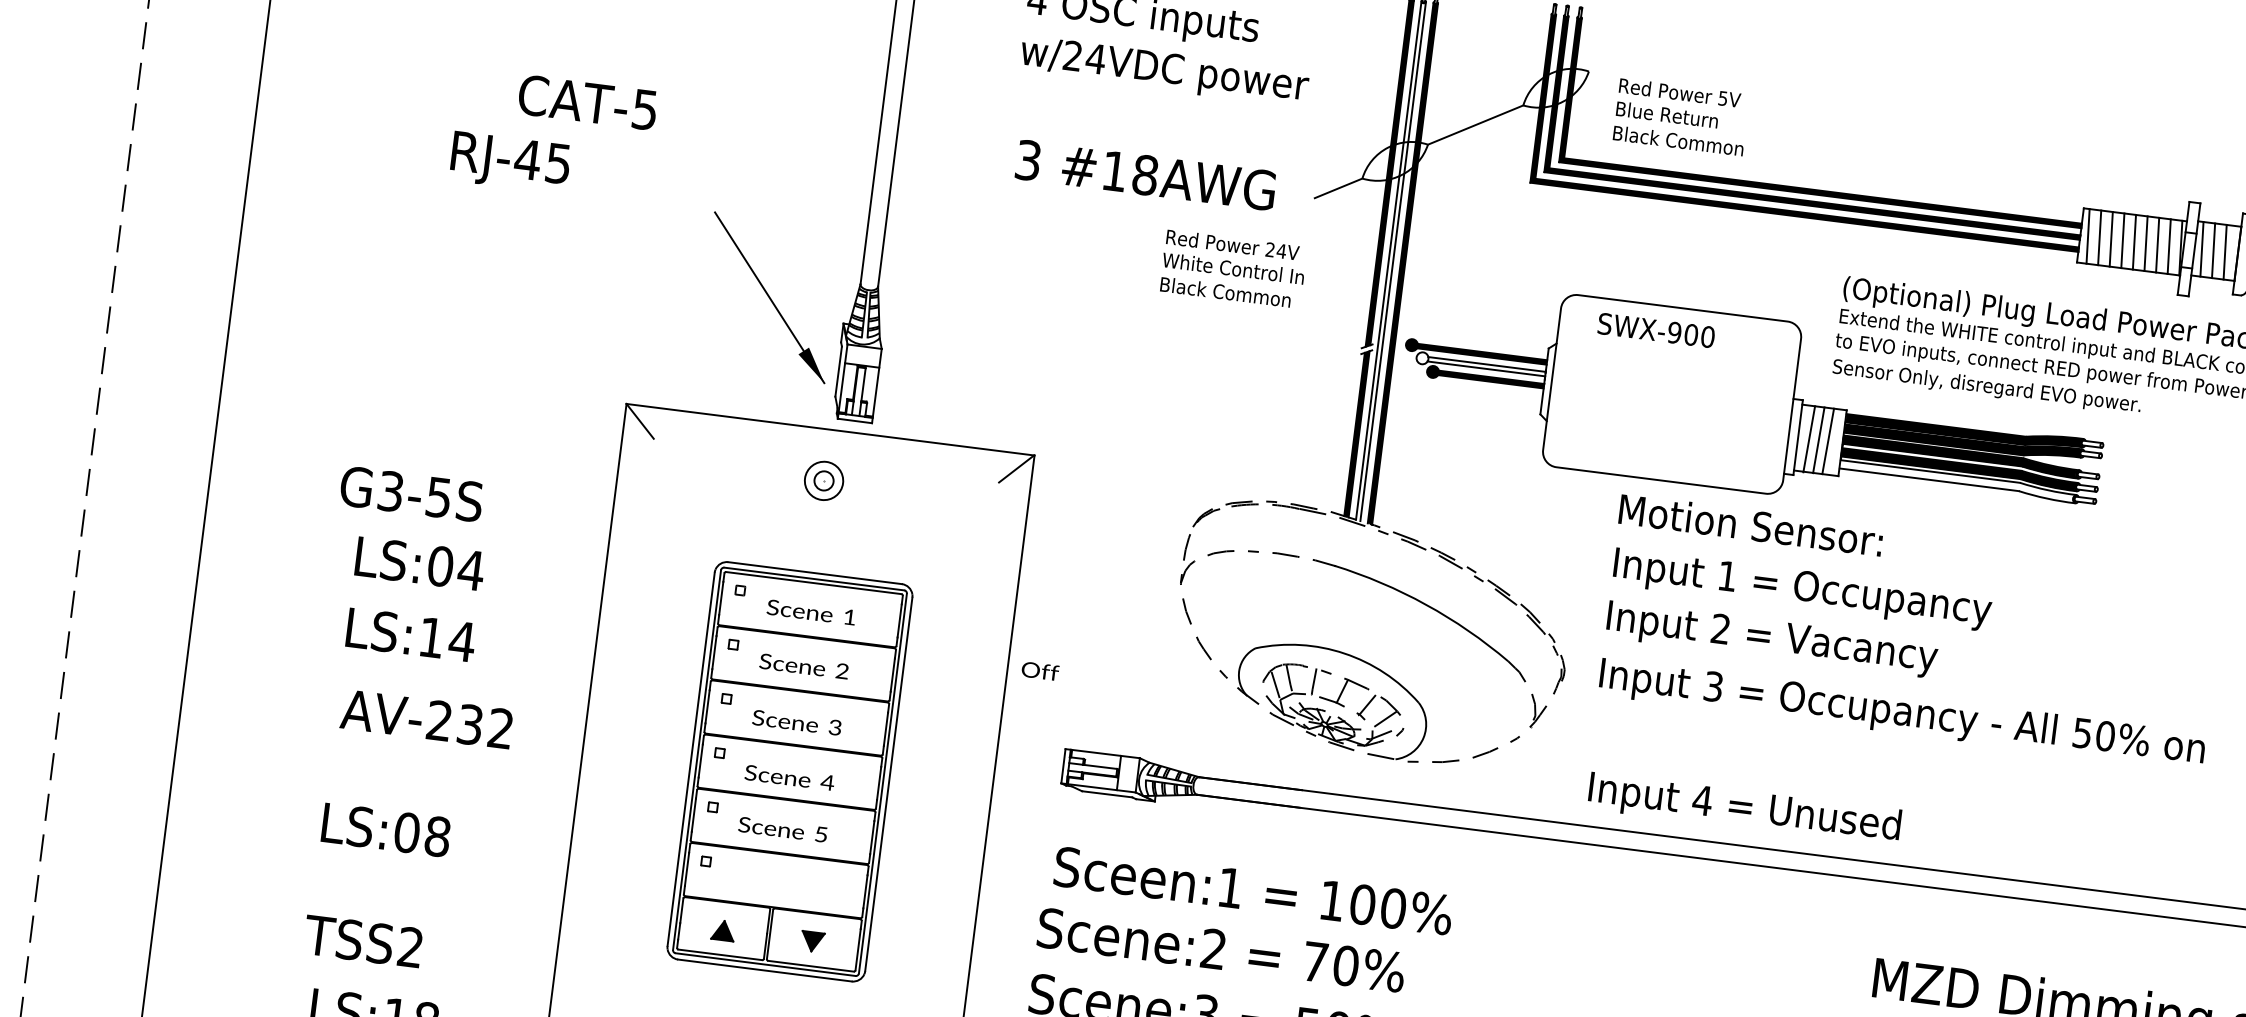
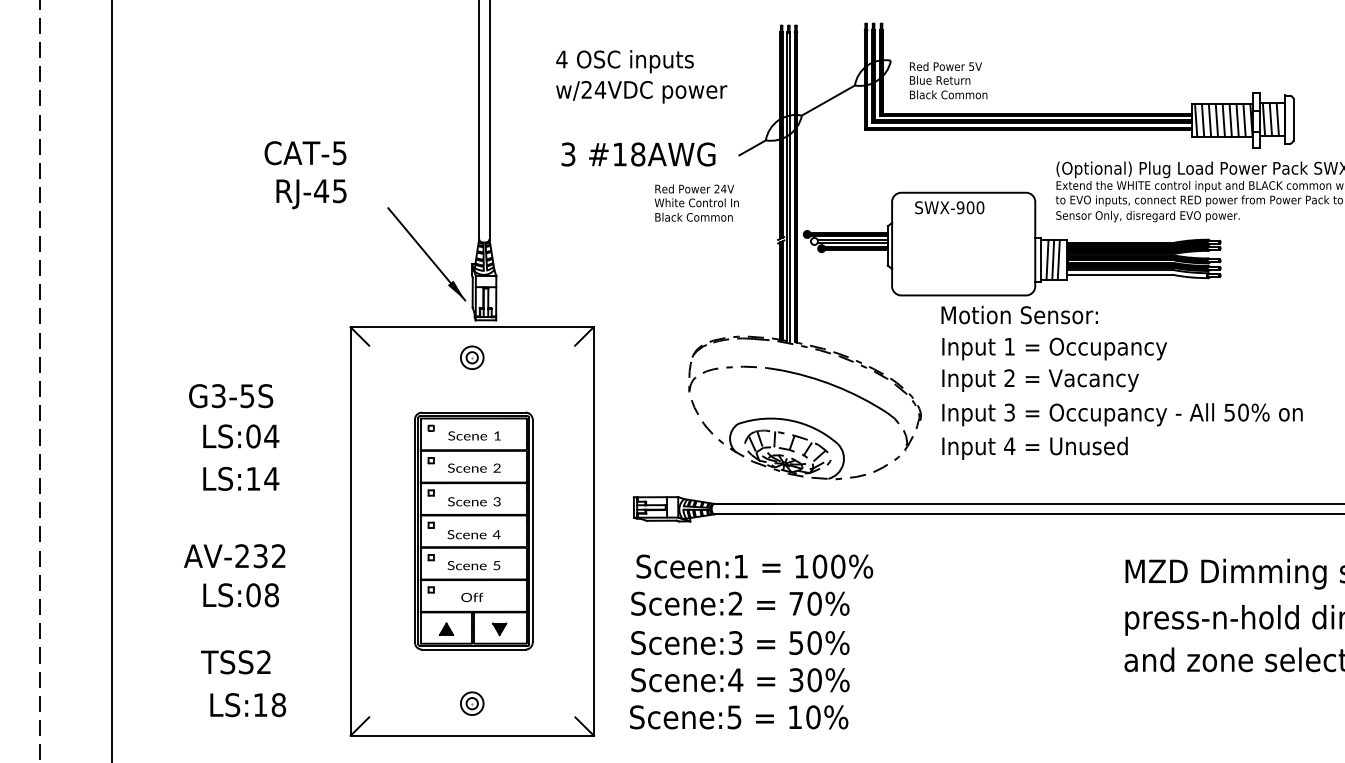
text: (510, 163) -> (311, 194), moved
text: (1040, 671) -> (472, 597), moved
text: (426, 719) -> (234, 556), moved
text: (1743, 807) -> (1034, 447), moved

